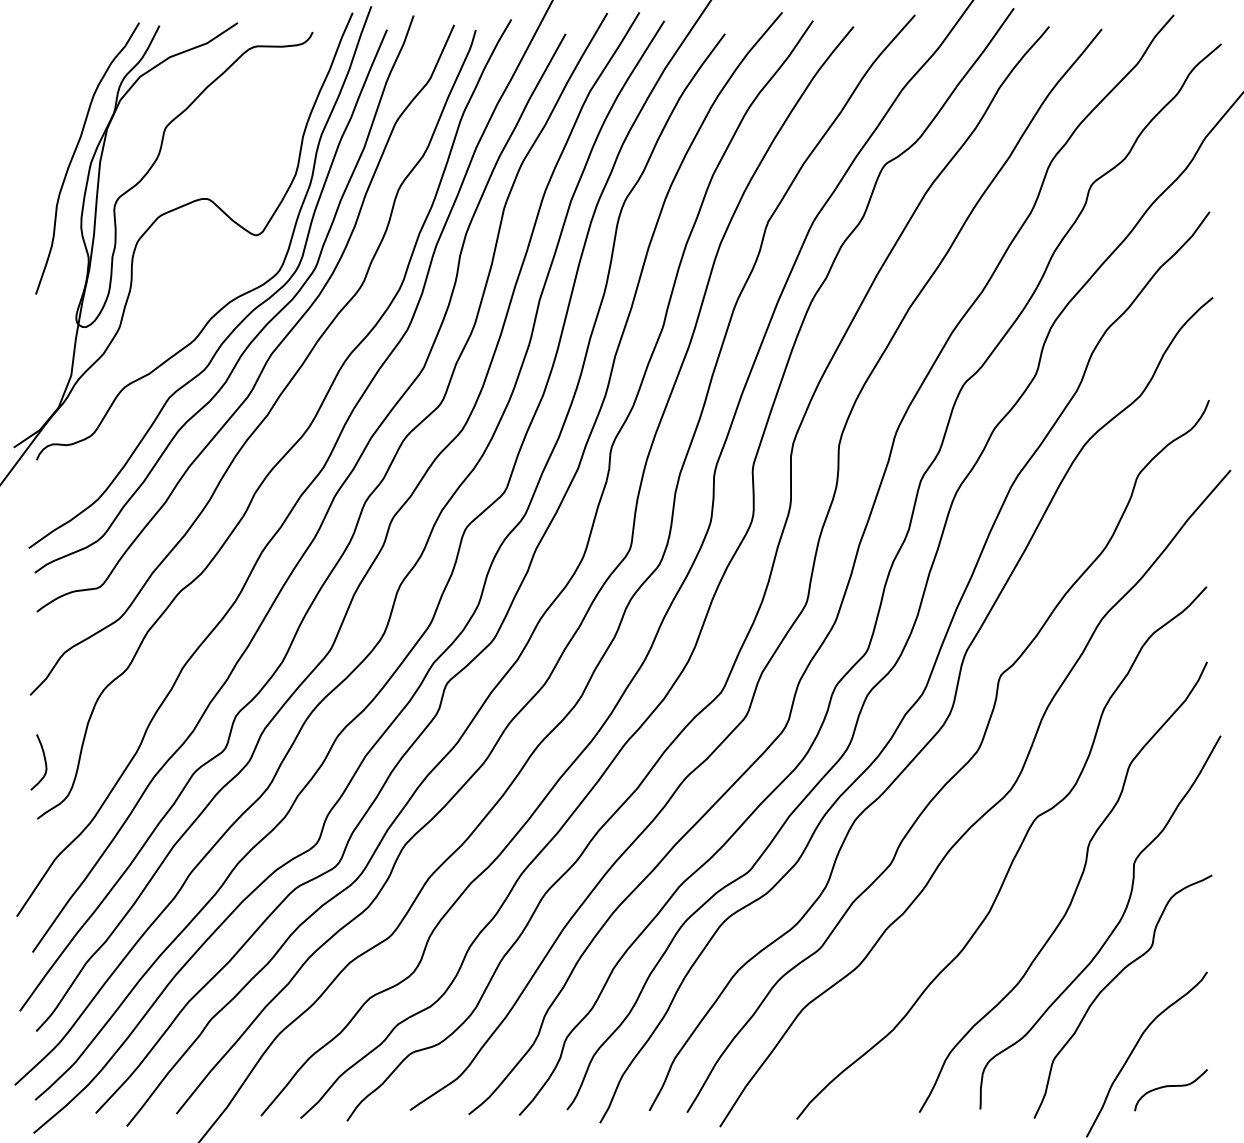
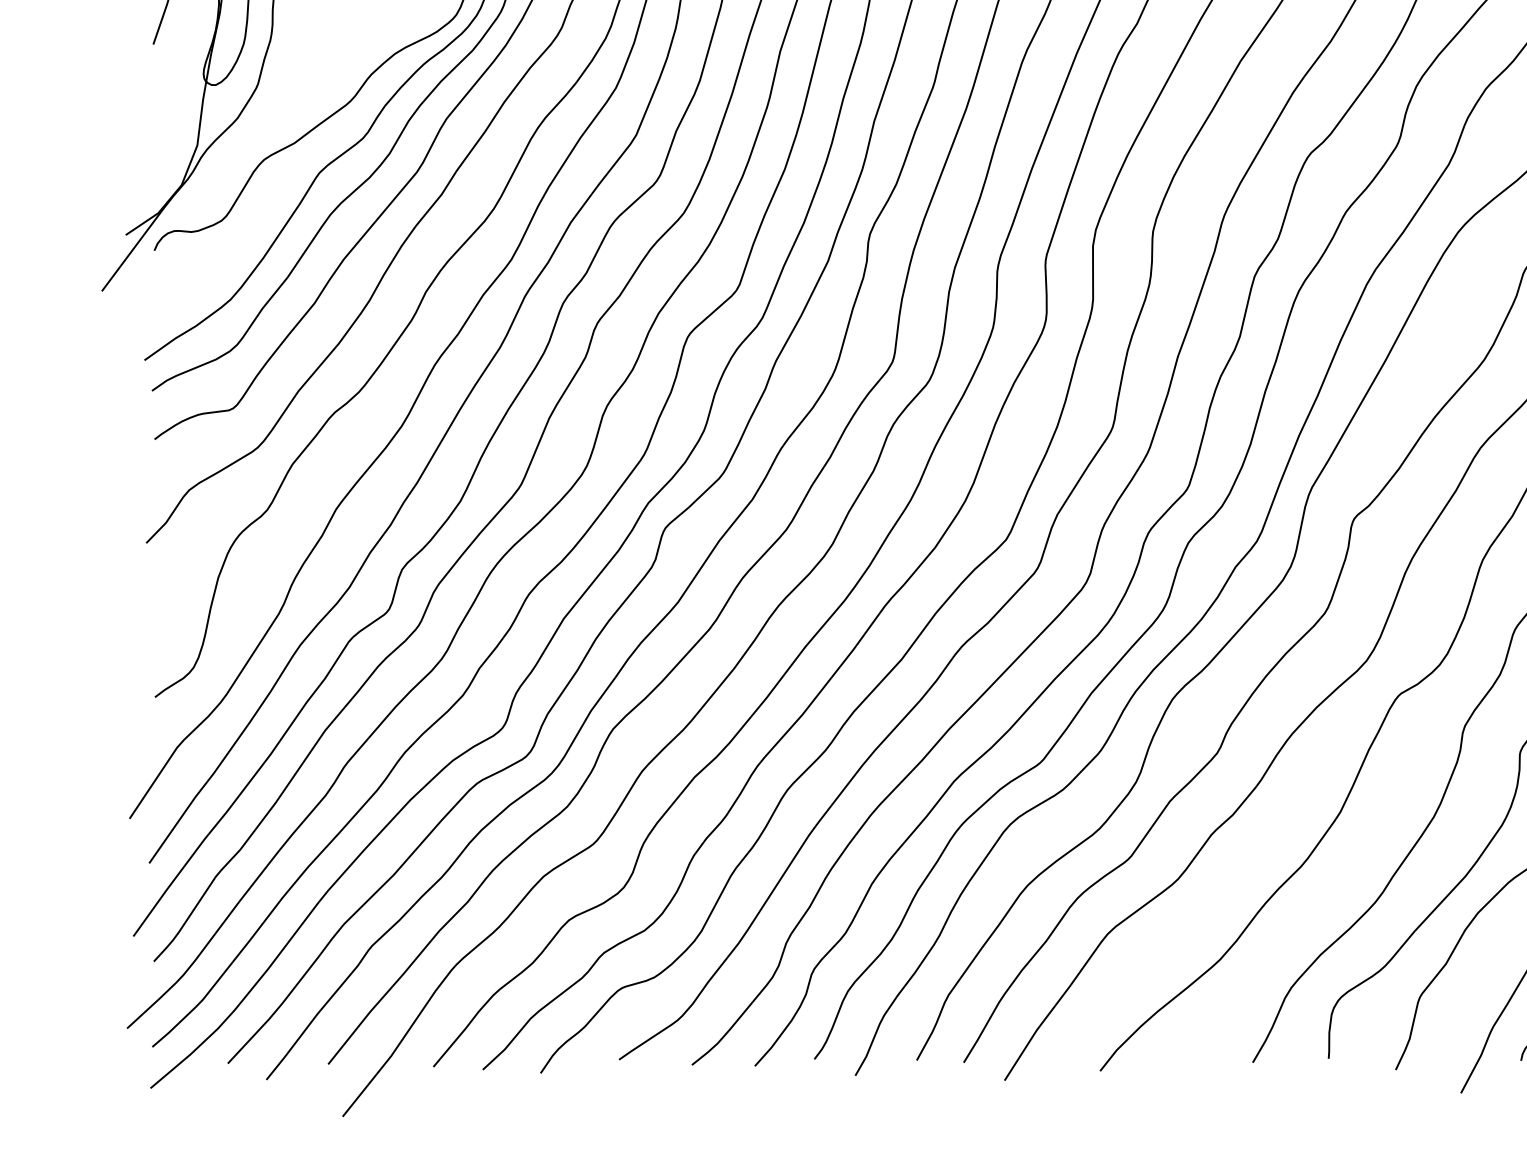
curve: (44, 762) -> (164, 626), removed

